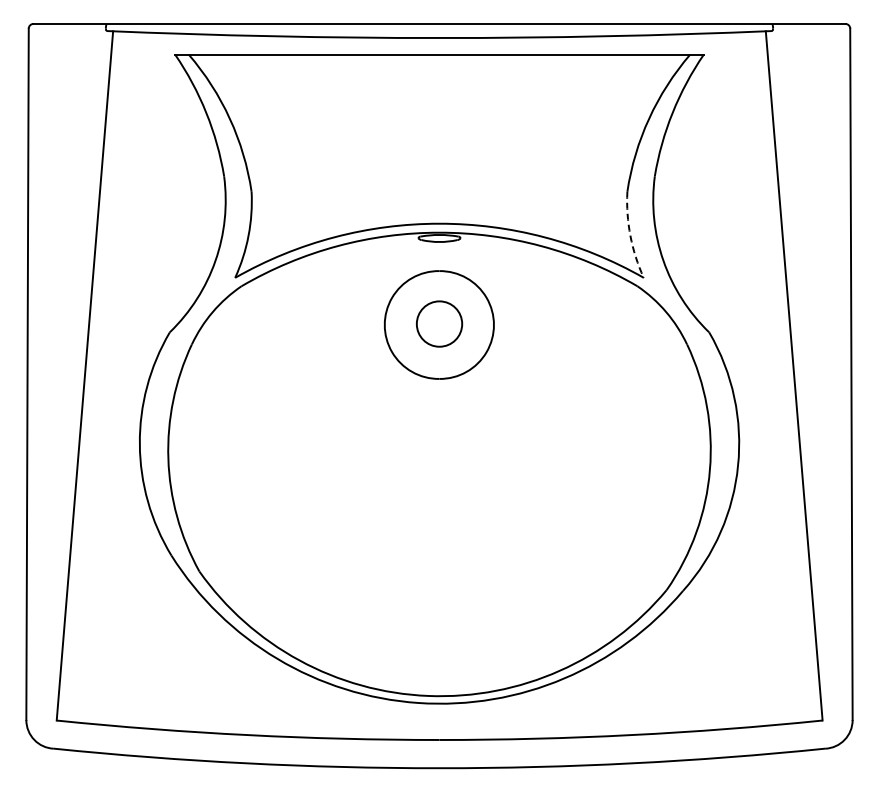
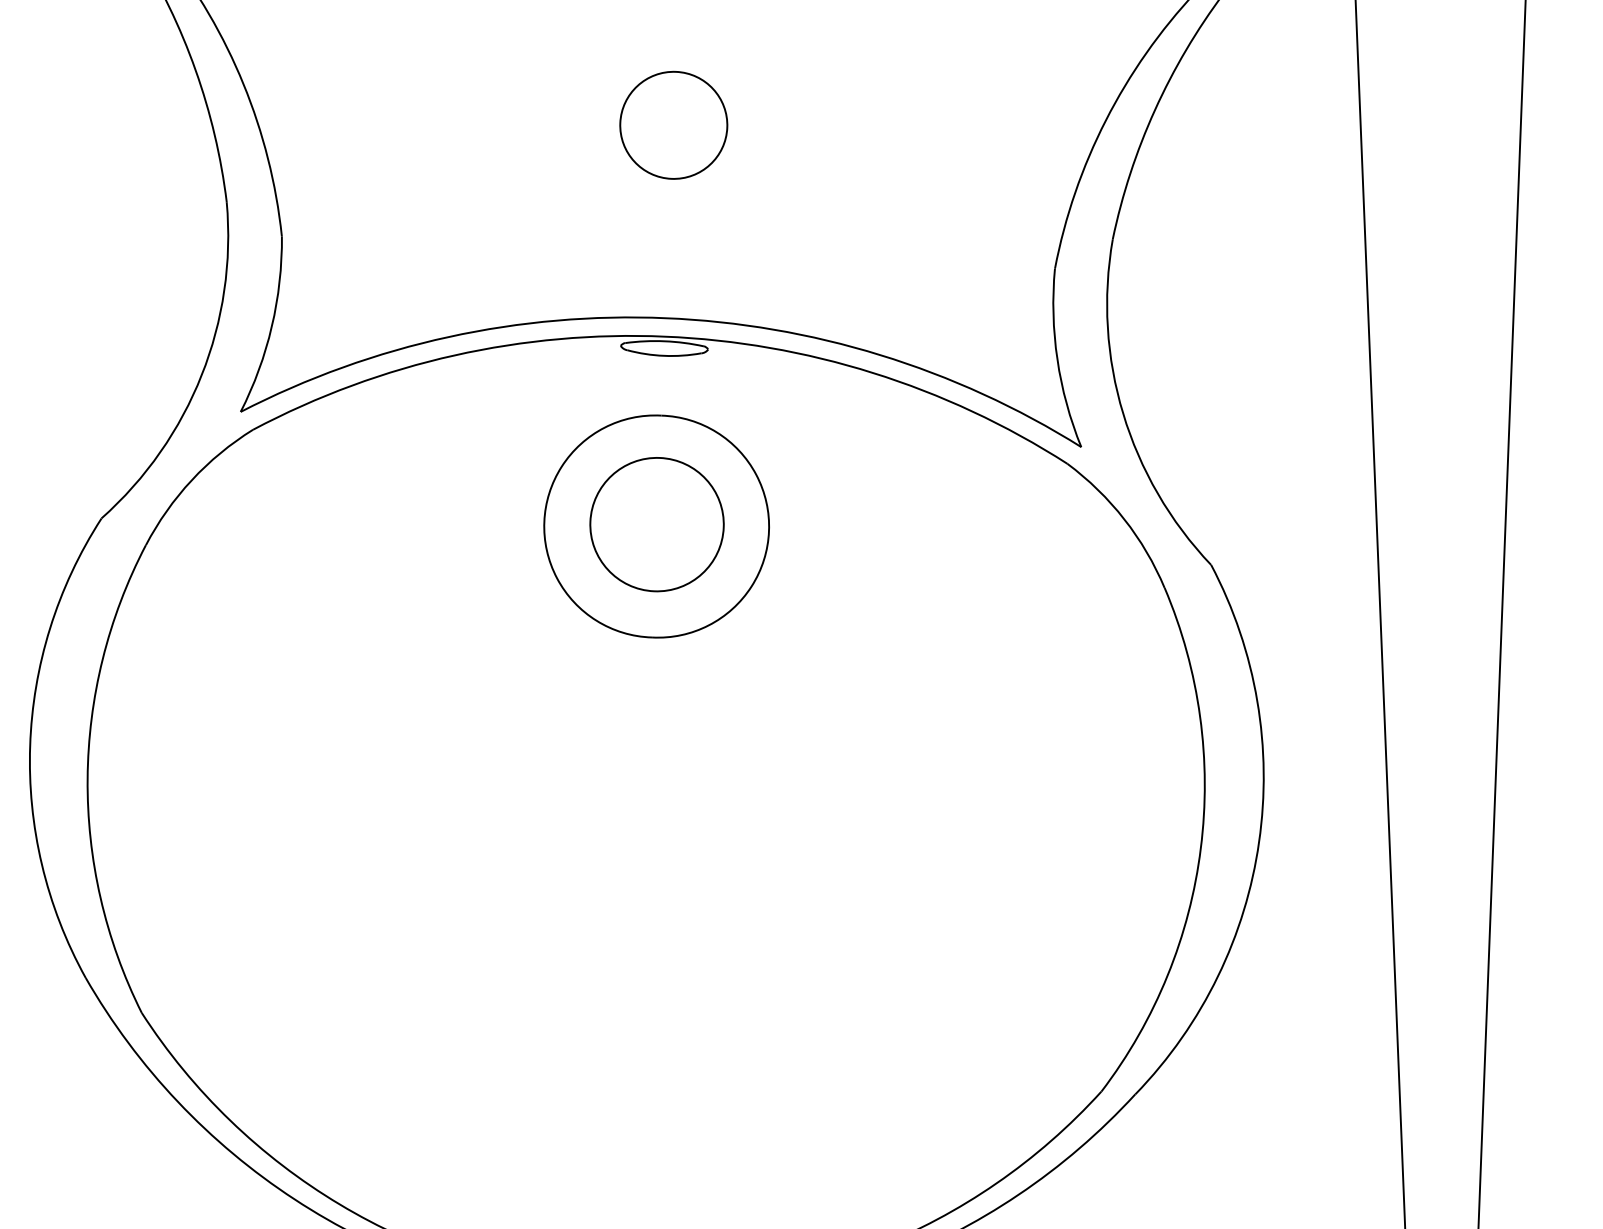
circle: (439, 129) -> (673, 124), added
arc: (630, 235) -> (1057, 358), dashed -> solid
circle: (439, 323) -> (657, 523), size x1.43

